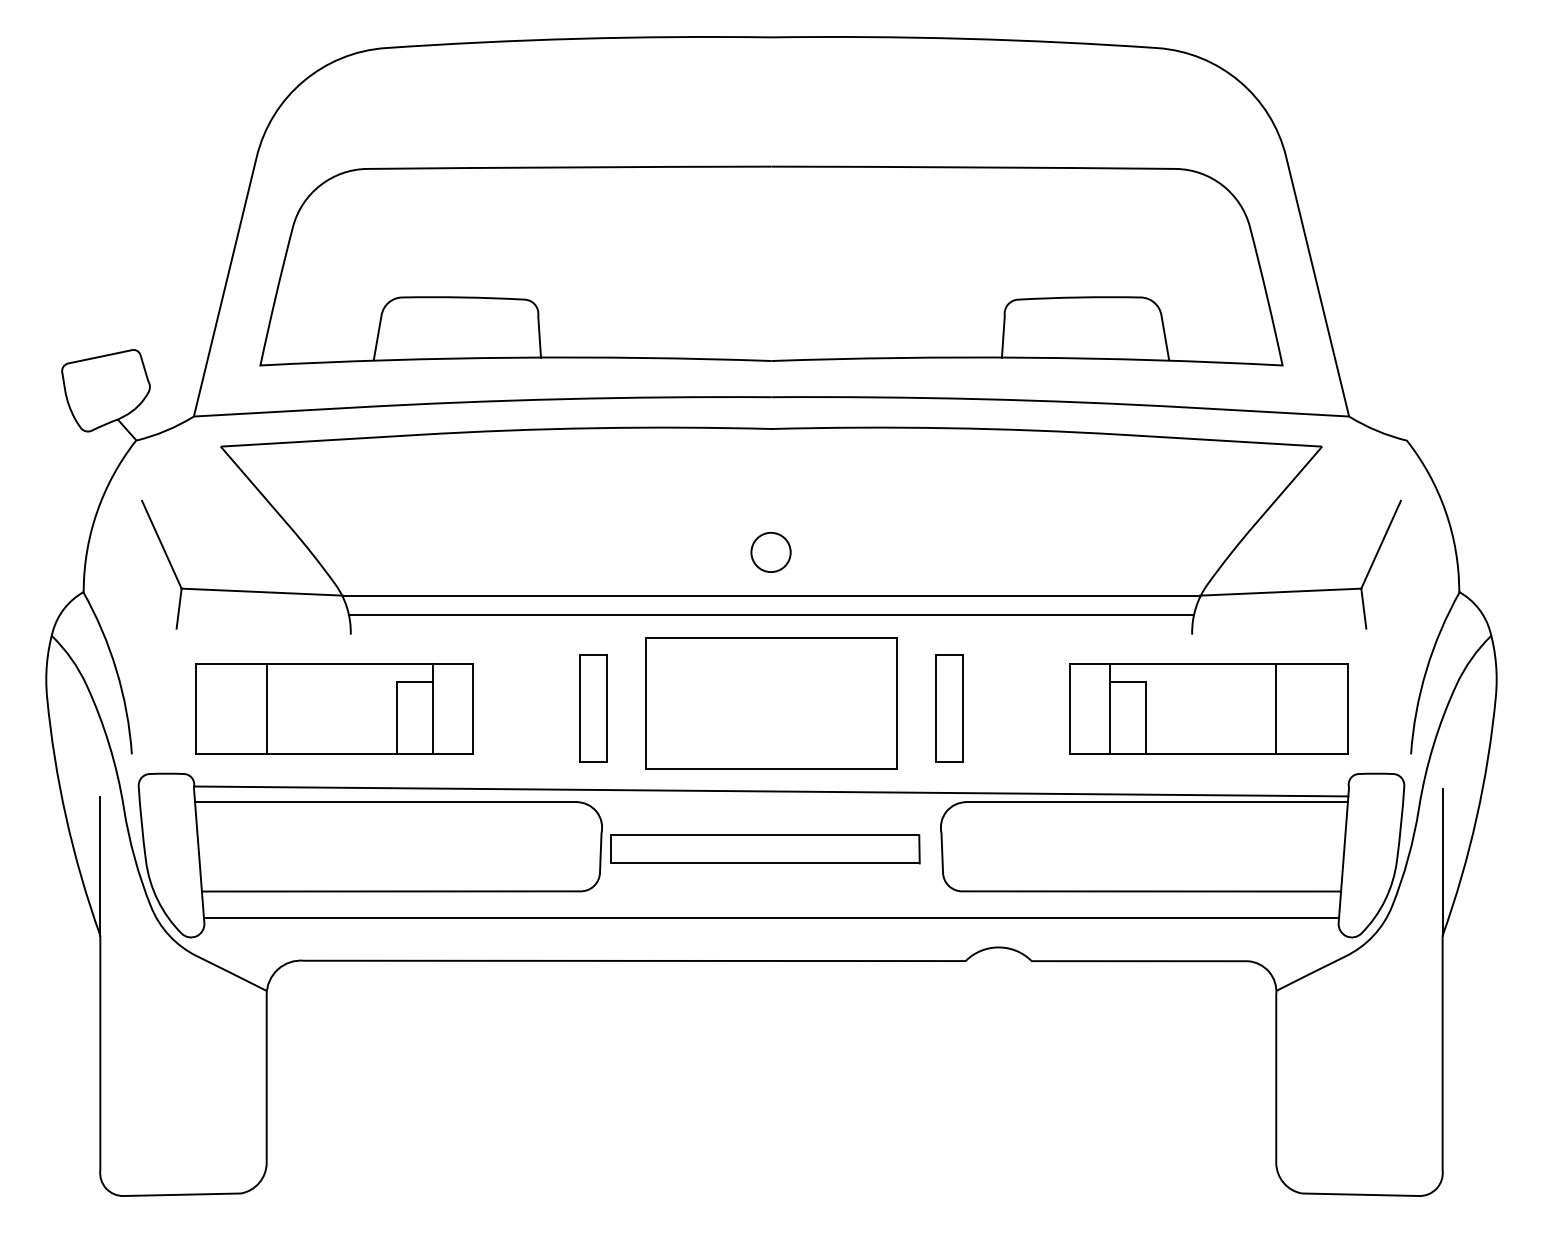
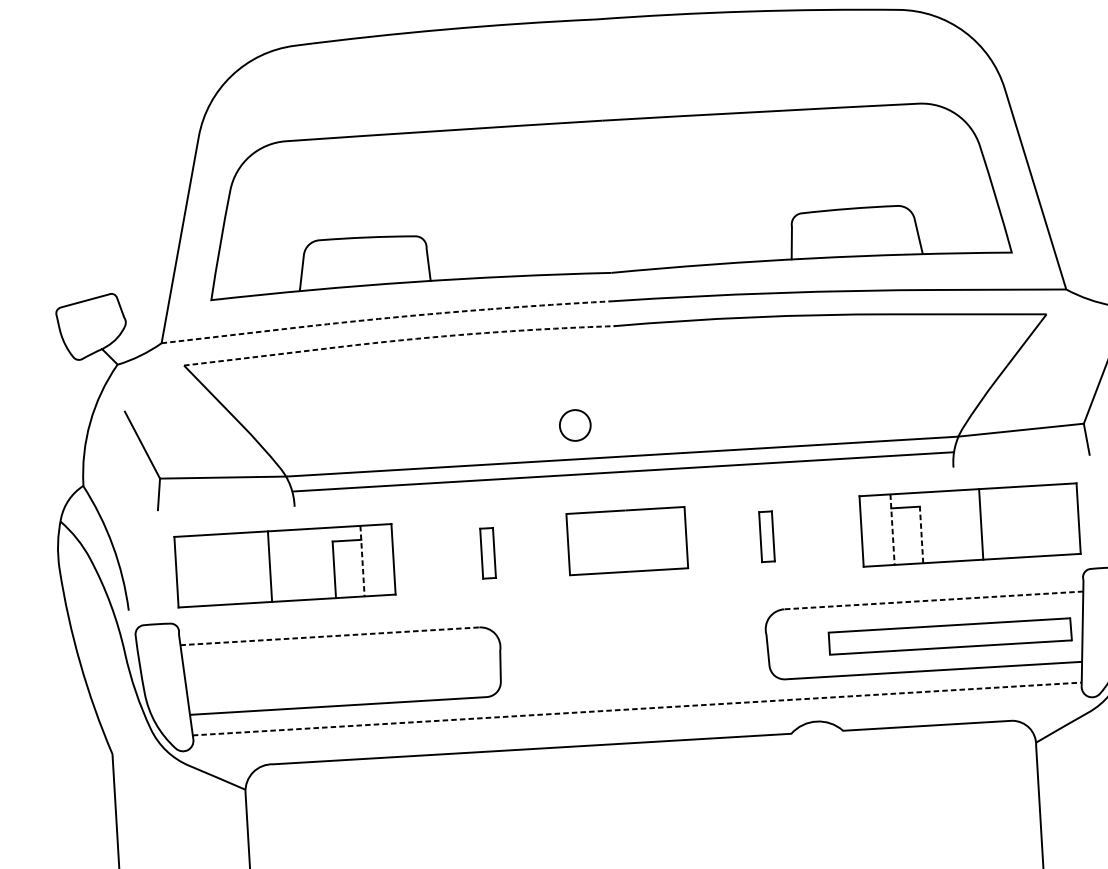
line: (483, 401) -> (387, 318), solid -> dashed
line: (500, 430) -> (402, 339), solid -> dashed
circle: (770, 551) -> (574, 424), moved
part: (771, 703) -> (627, 541), size x0.6
line: (266, 708) -> (269, 566), moved
part: (593, 708) -> (488, 553), size x0.6
part: (949, 708) -> (766, 536), size x0.6
line: (1276, 708) -> (981, 523), moved
line: (433, 709) -> (362, 561), solid -> dashed
line: (1109, 709) -> (892, 530), solid -> dashed
line: (1146, 717) -> (921, 534), solid -> dashed
line: (771, 791) -> (631, 610), removed
line: (385, 802) -> (329, 636), solid -> dashed
line: (1157, 802) -> (934, 600), solid -> dashed
part: (765, 849) -> (950, 636), moved
line: (100, 865) -> (109, 699), removed
line: (771, 917) -> (637, 708), solid -> dashed

